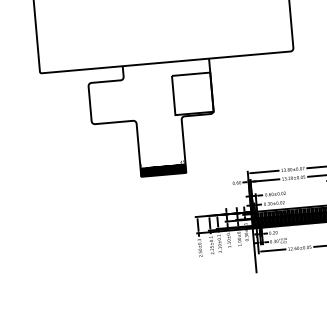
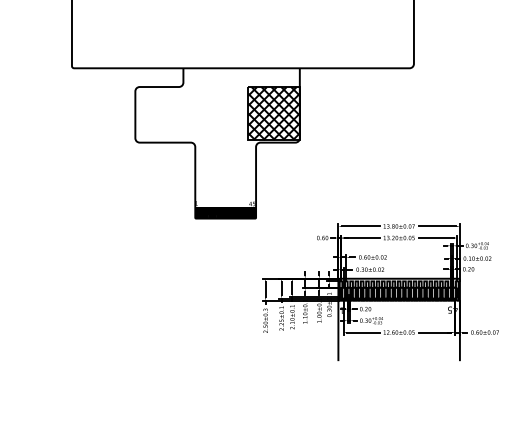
hatch: (192, 93) -> (273, 113), added

